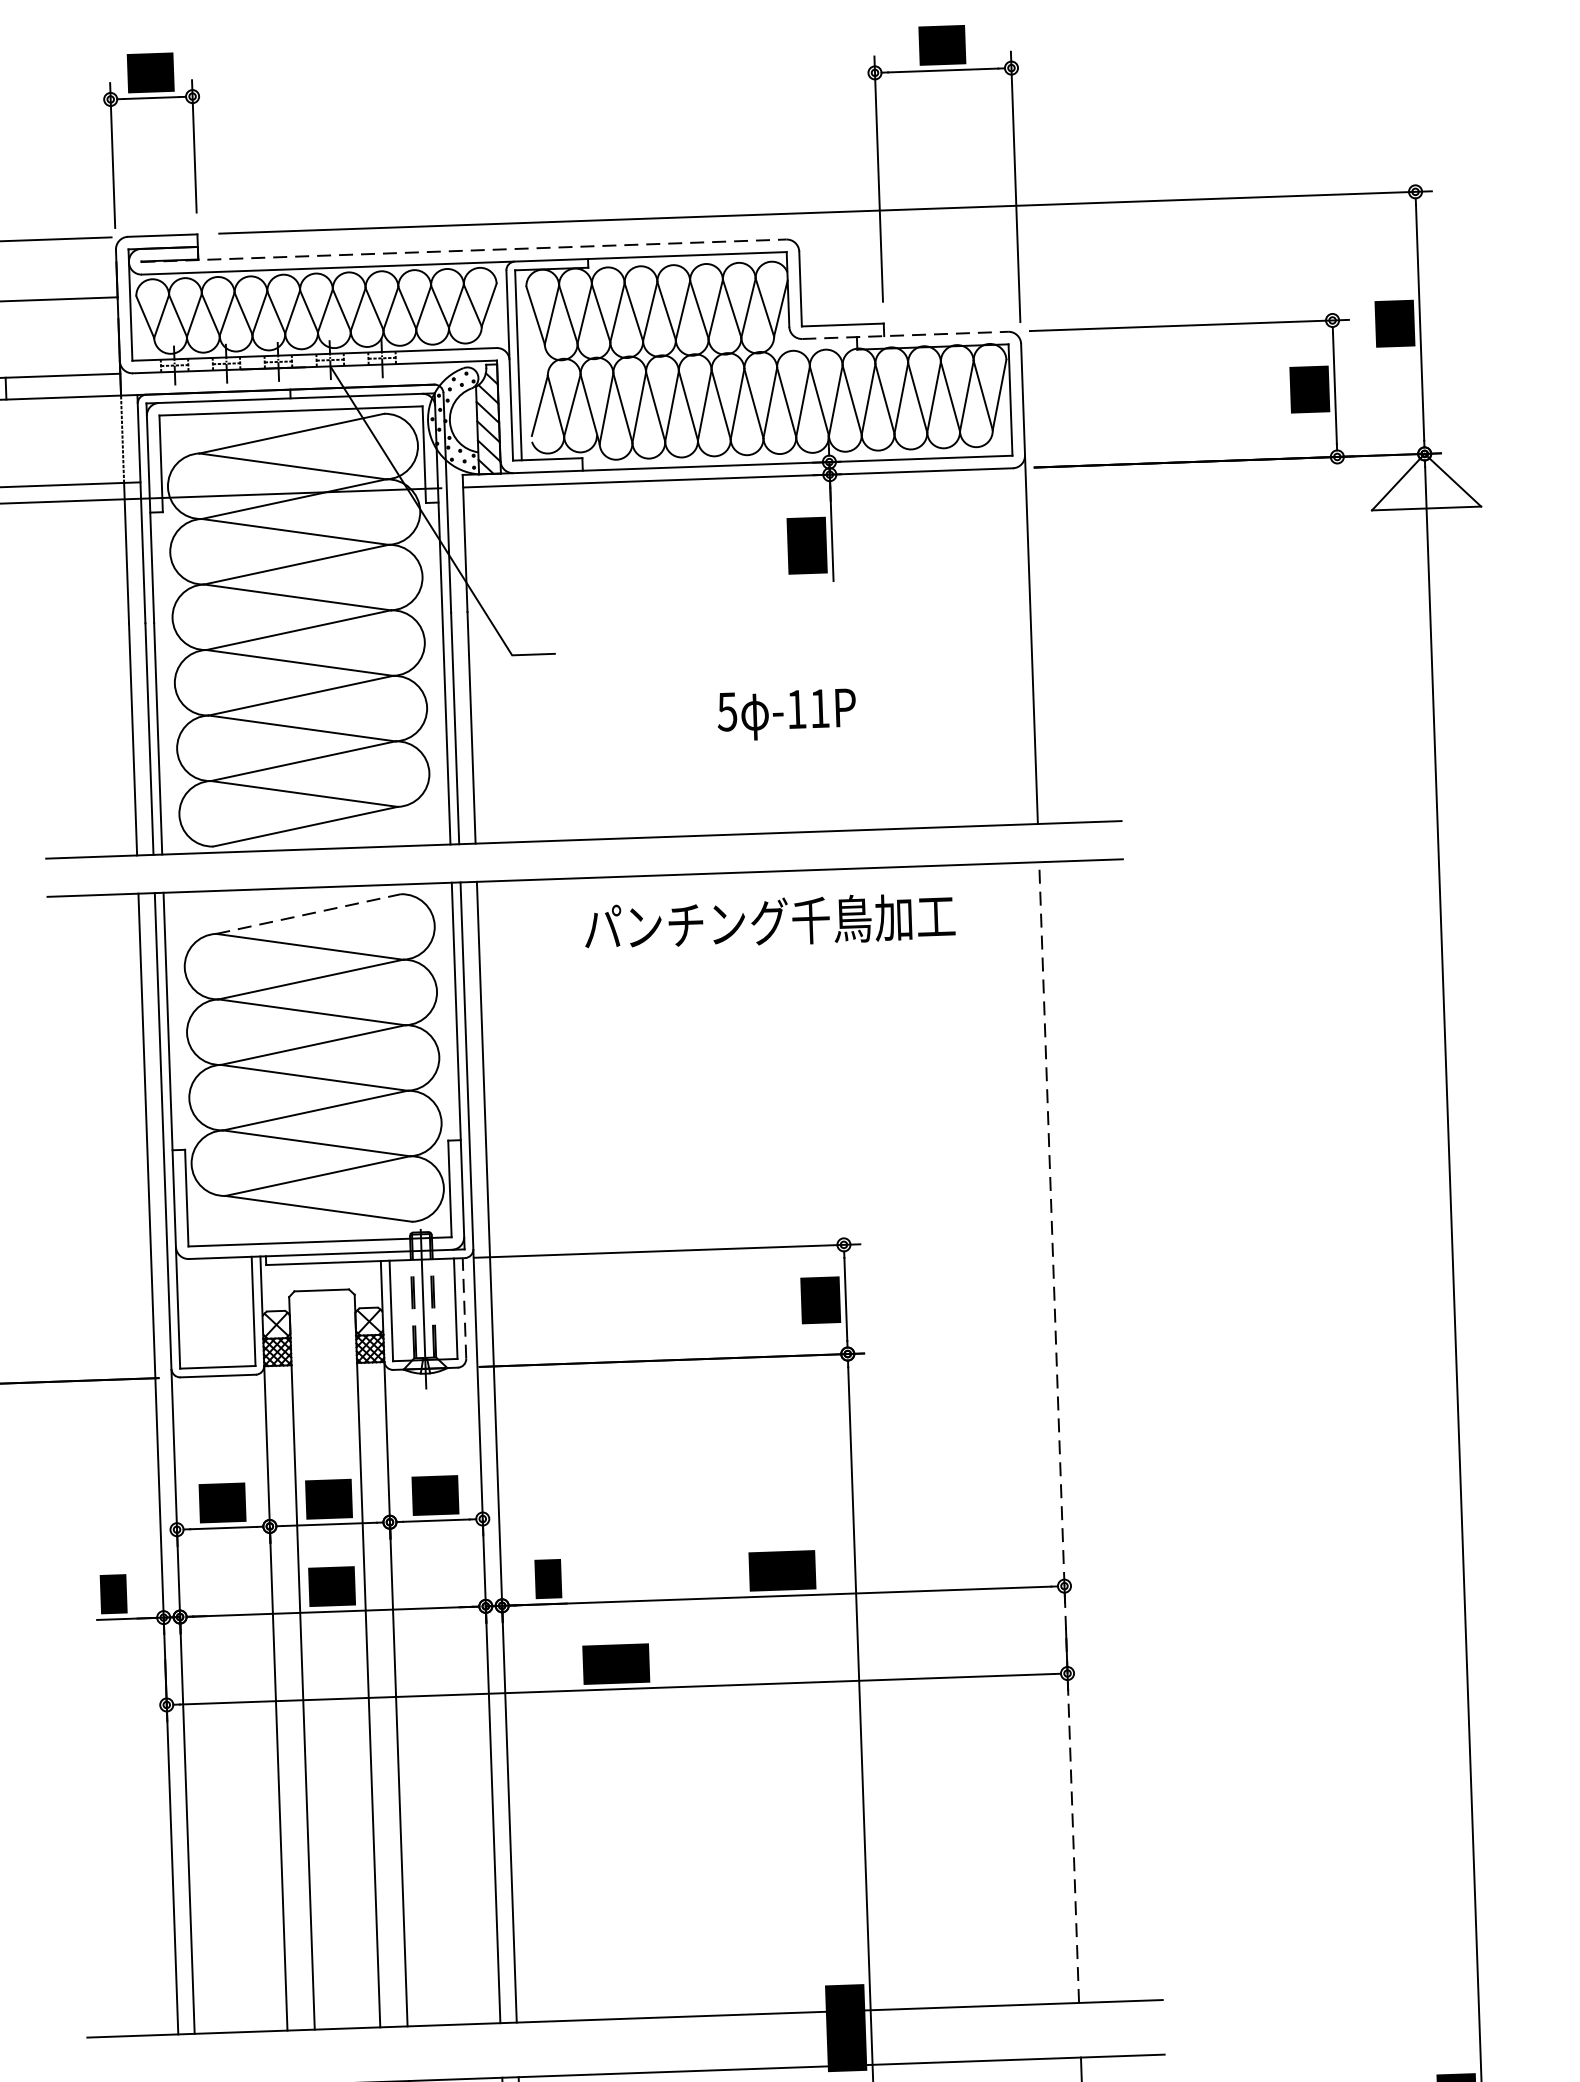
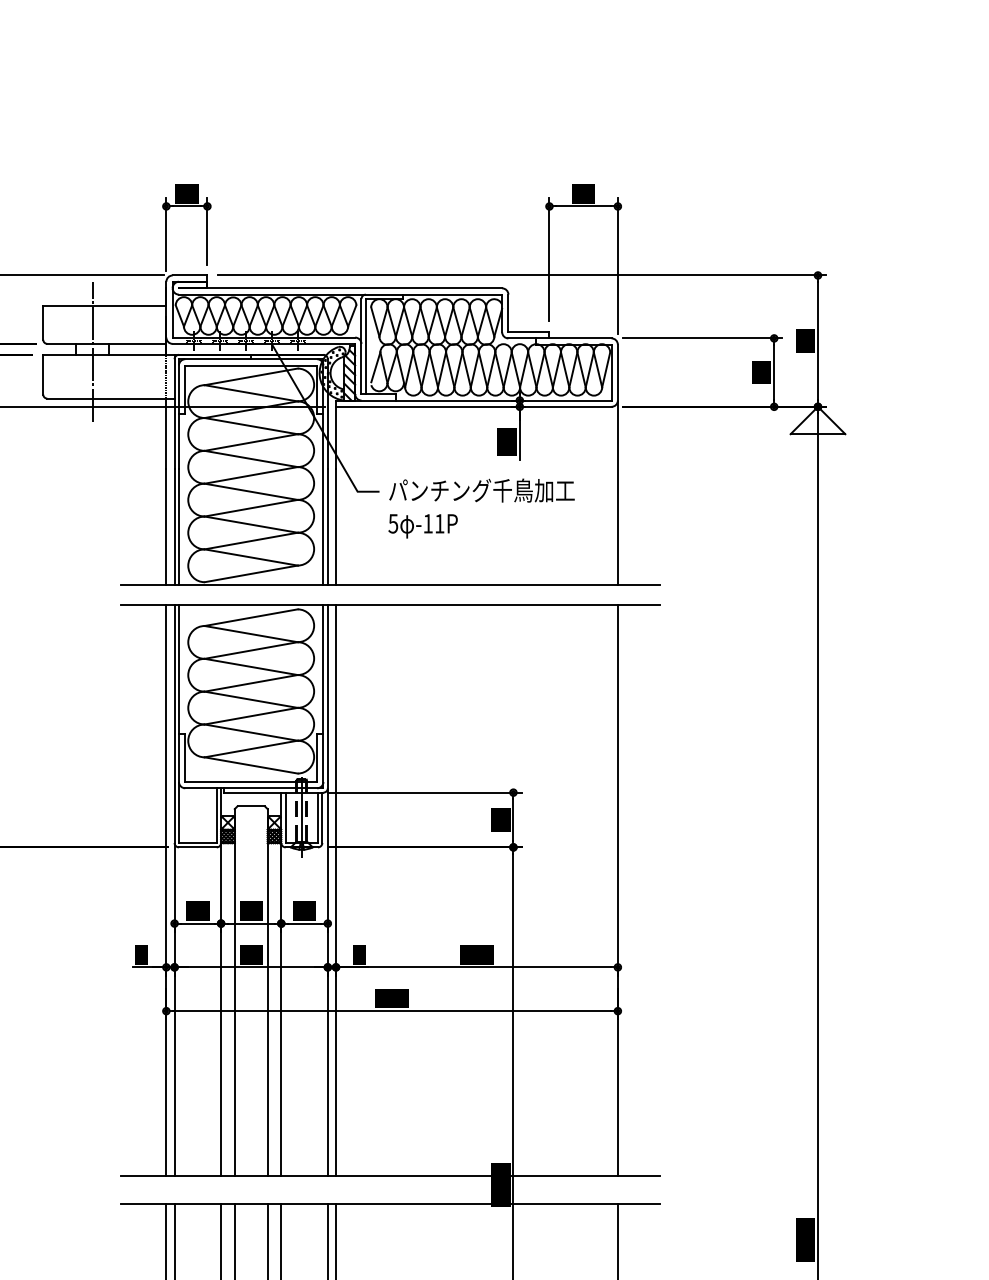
line: (463, 251) -> (340, 288), dashed -> solid
line: (906, 335) -> (560, 338), dashed -> solid
text: (785, 715) -> (422, 526), moved
line: (309, 913) -> (251, 617), dashed -> solid
text: (768, 921) -> (481, 490), moved
line: (464, 1307) -> (322, 817), dashed -> solid
line: (1058, 1432) -> (617, 890), dashed -> solid

